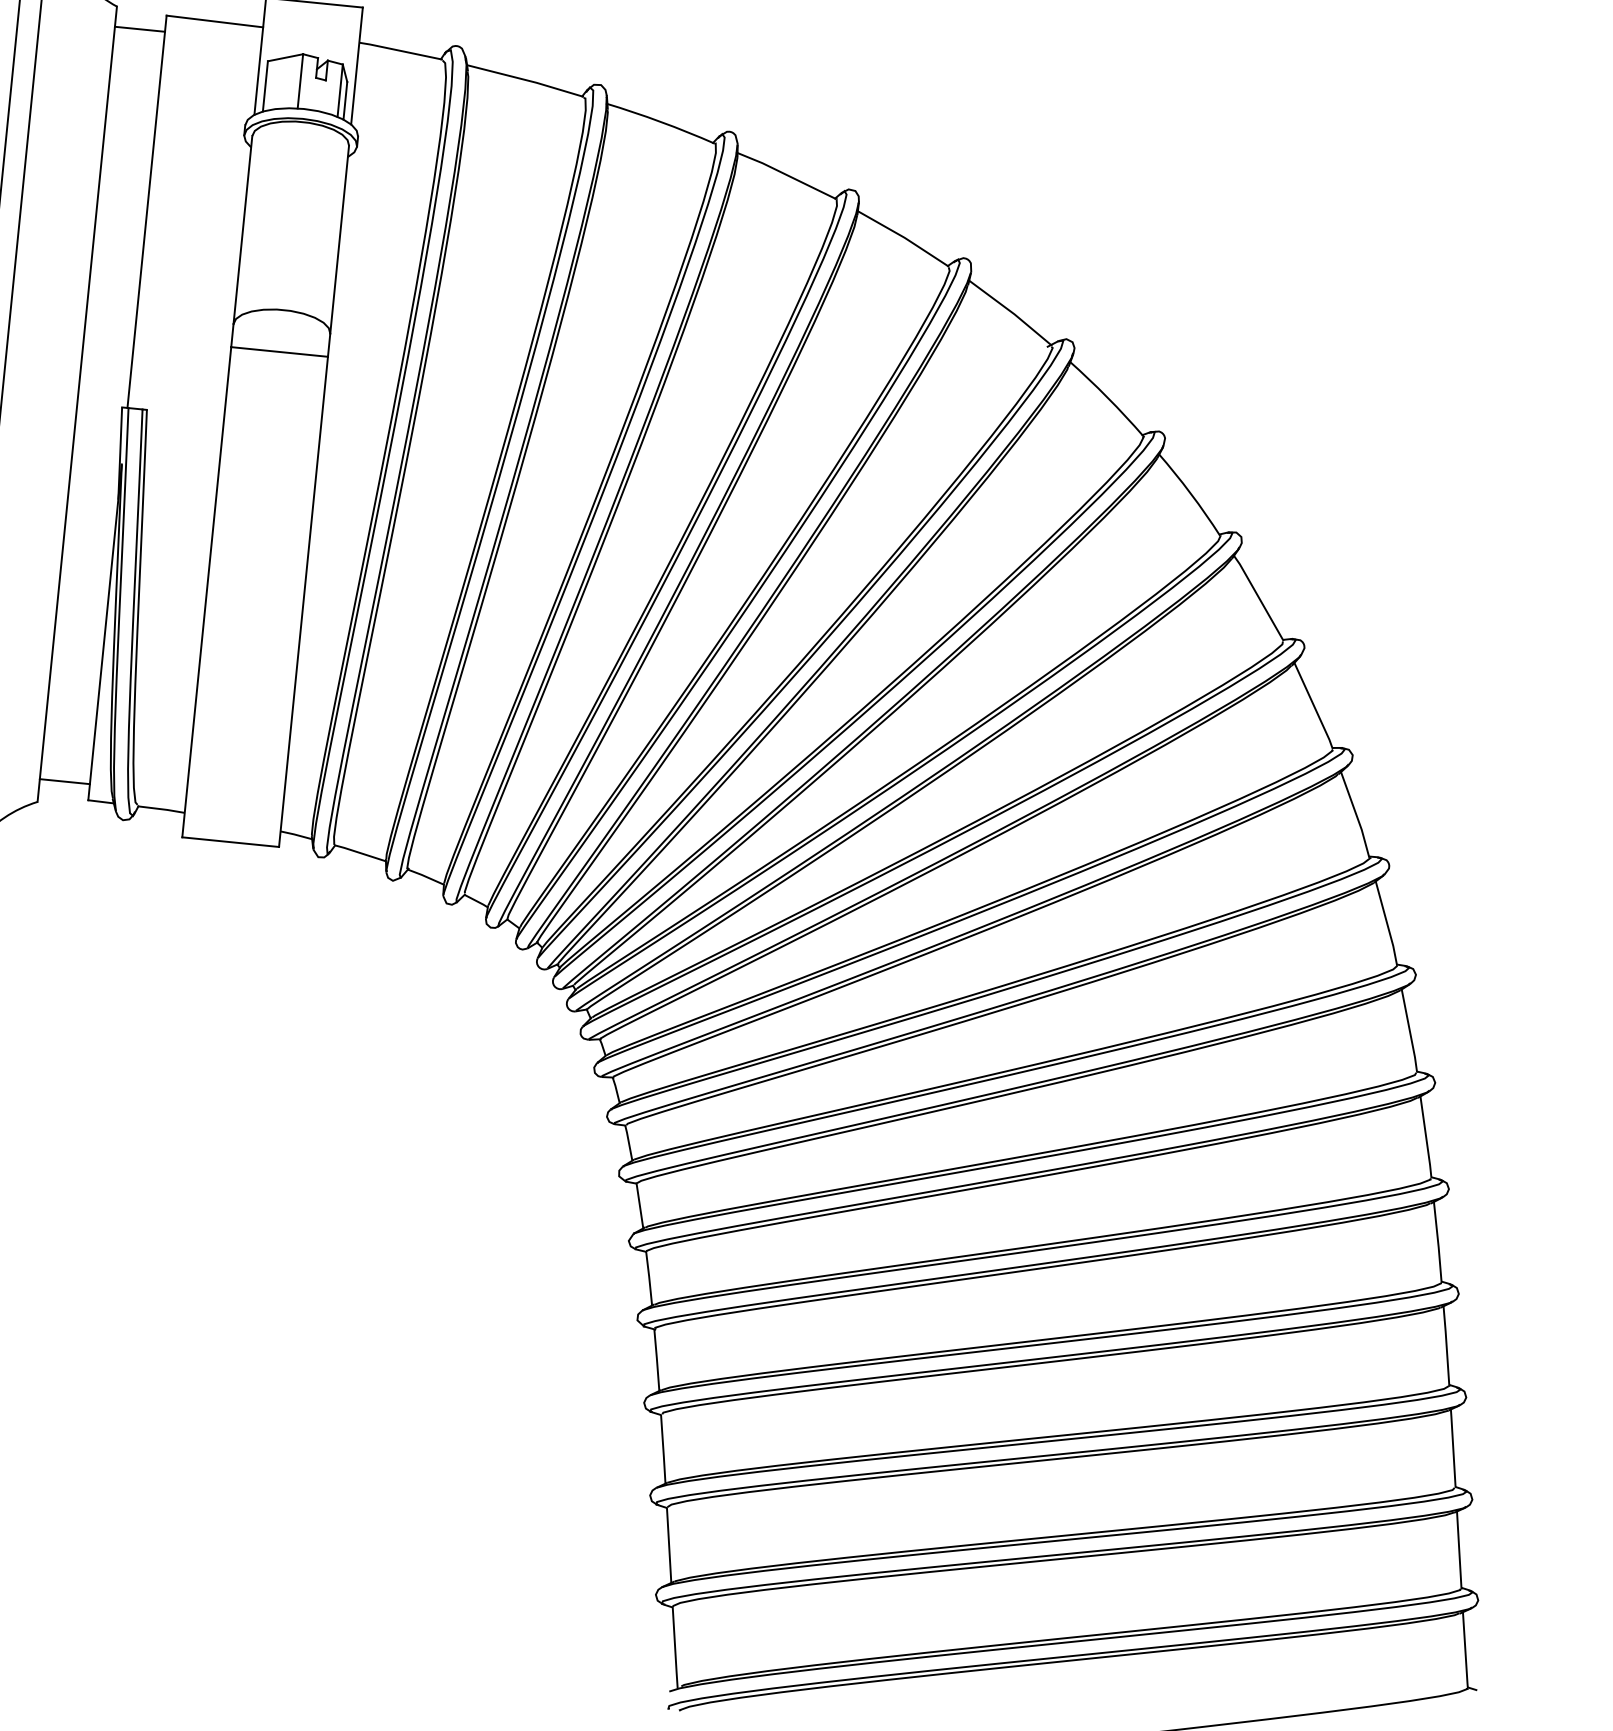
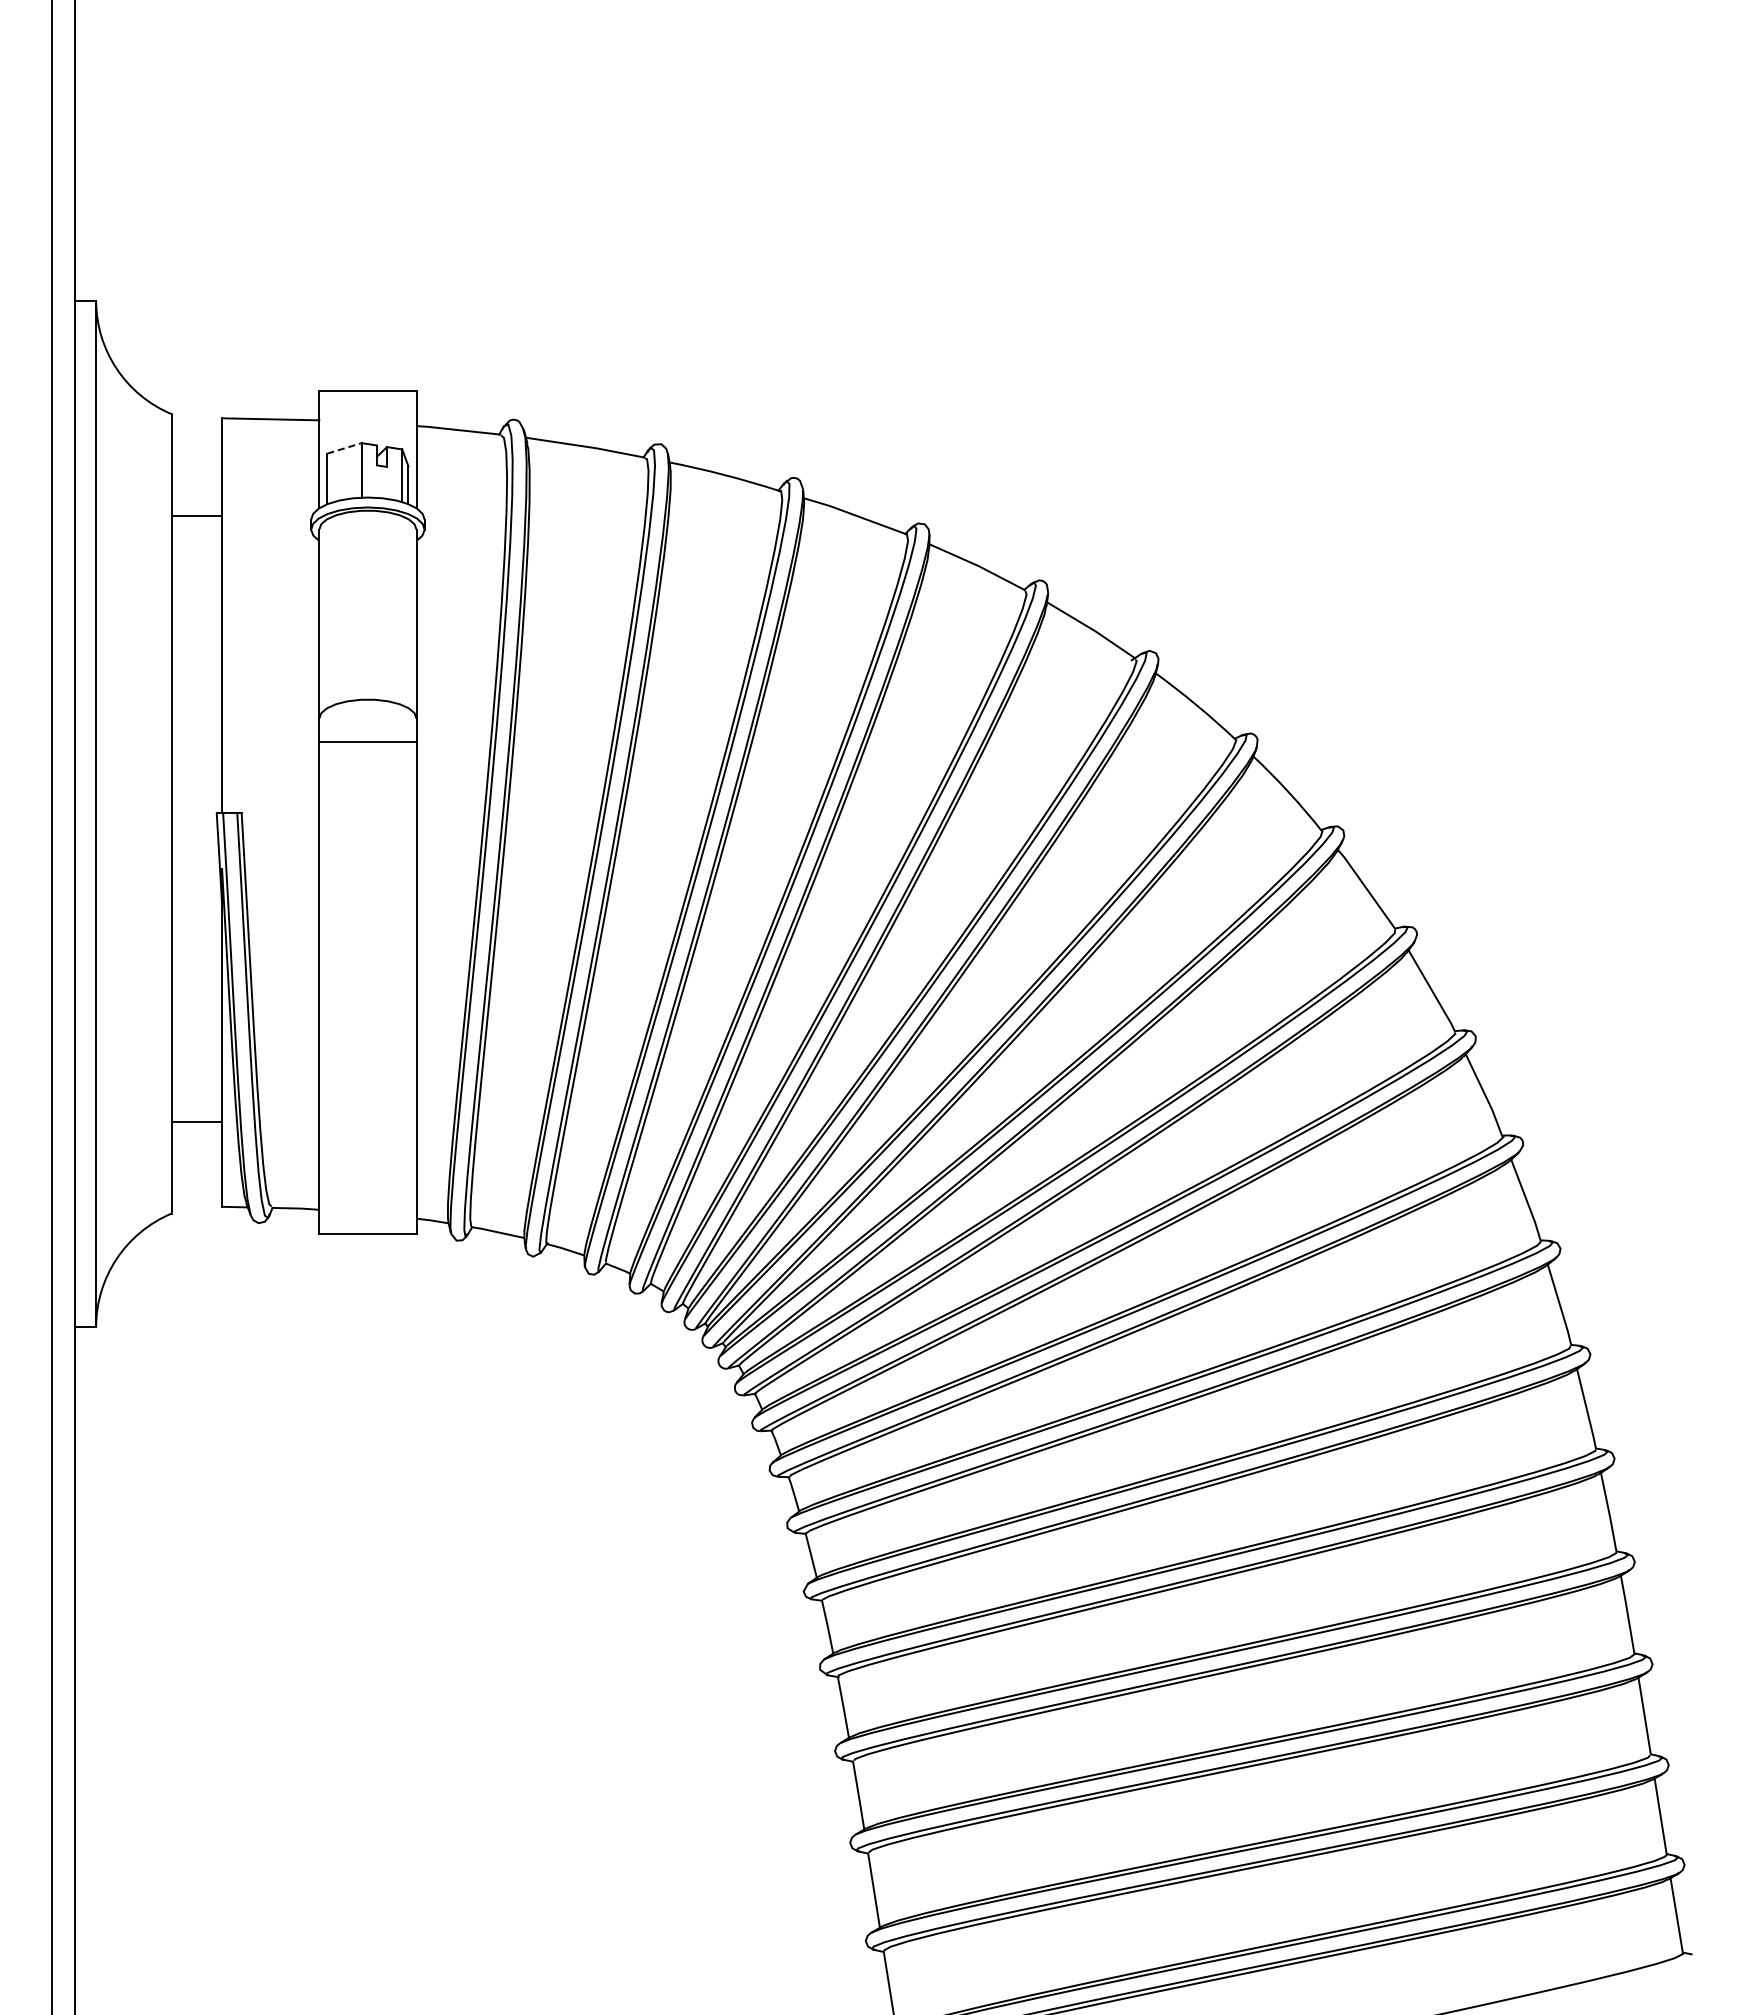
line: (139, 29) -> (196, 515), moved
line: (285, 57) -> (344, 448), solid -> dashed
line: (64, 781) -> (196, 1121), moved

